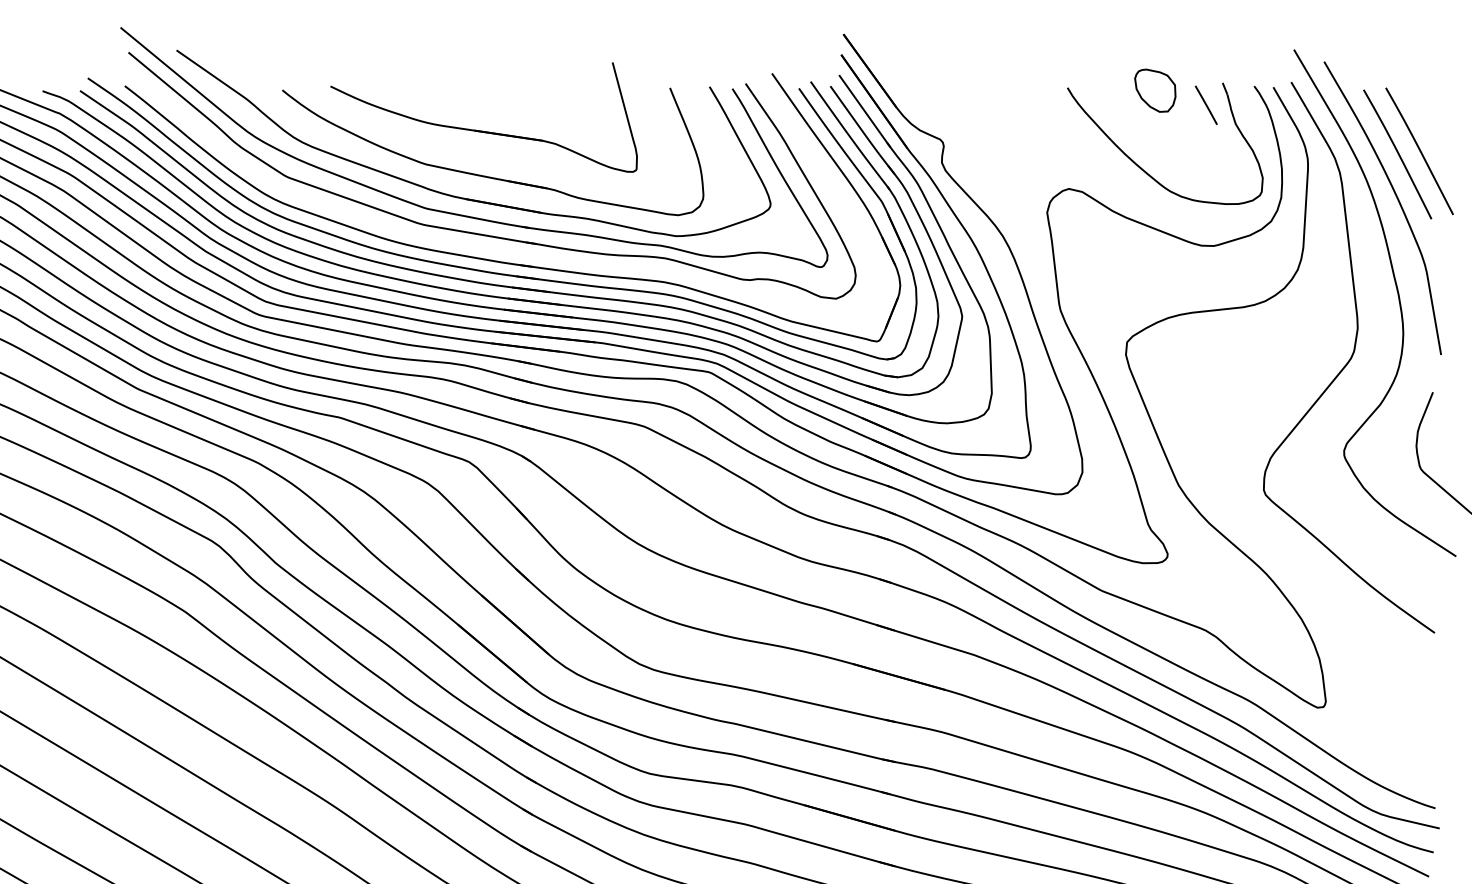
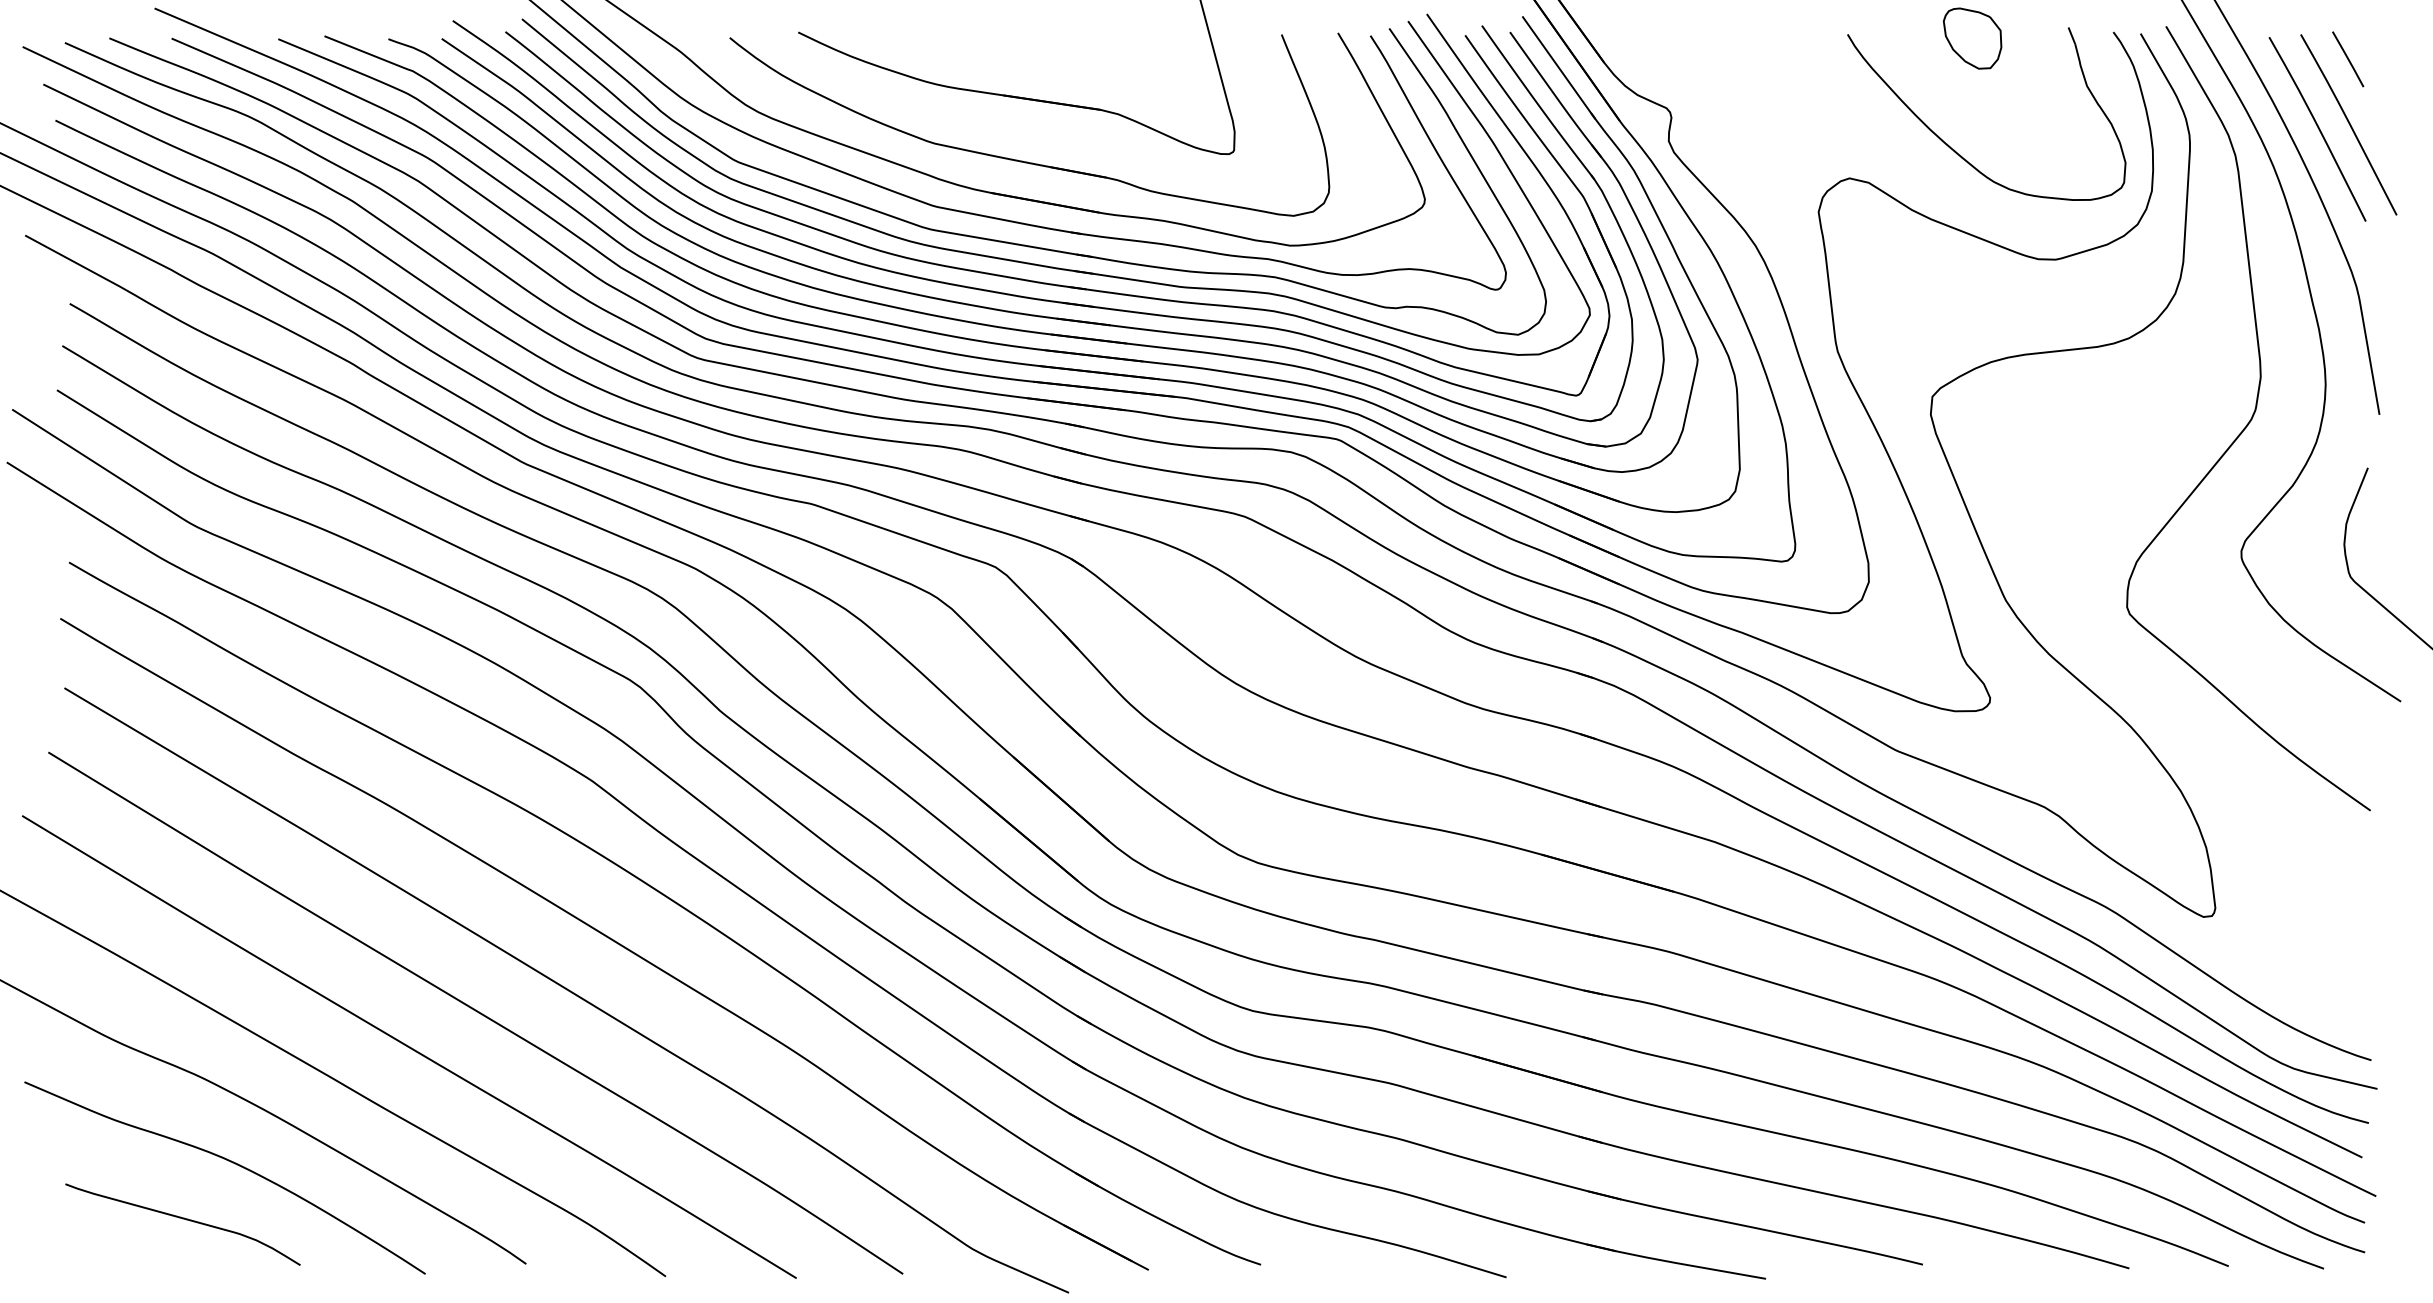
line: (1206, 105) -> (2348, 59), moved
part: (501, 249) -> (1041, 264), added

